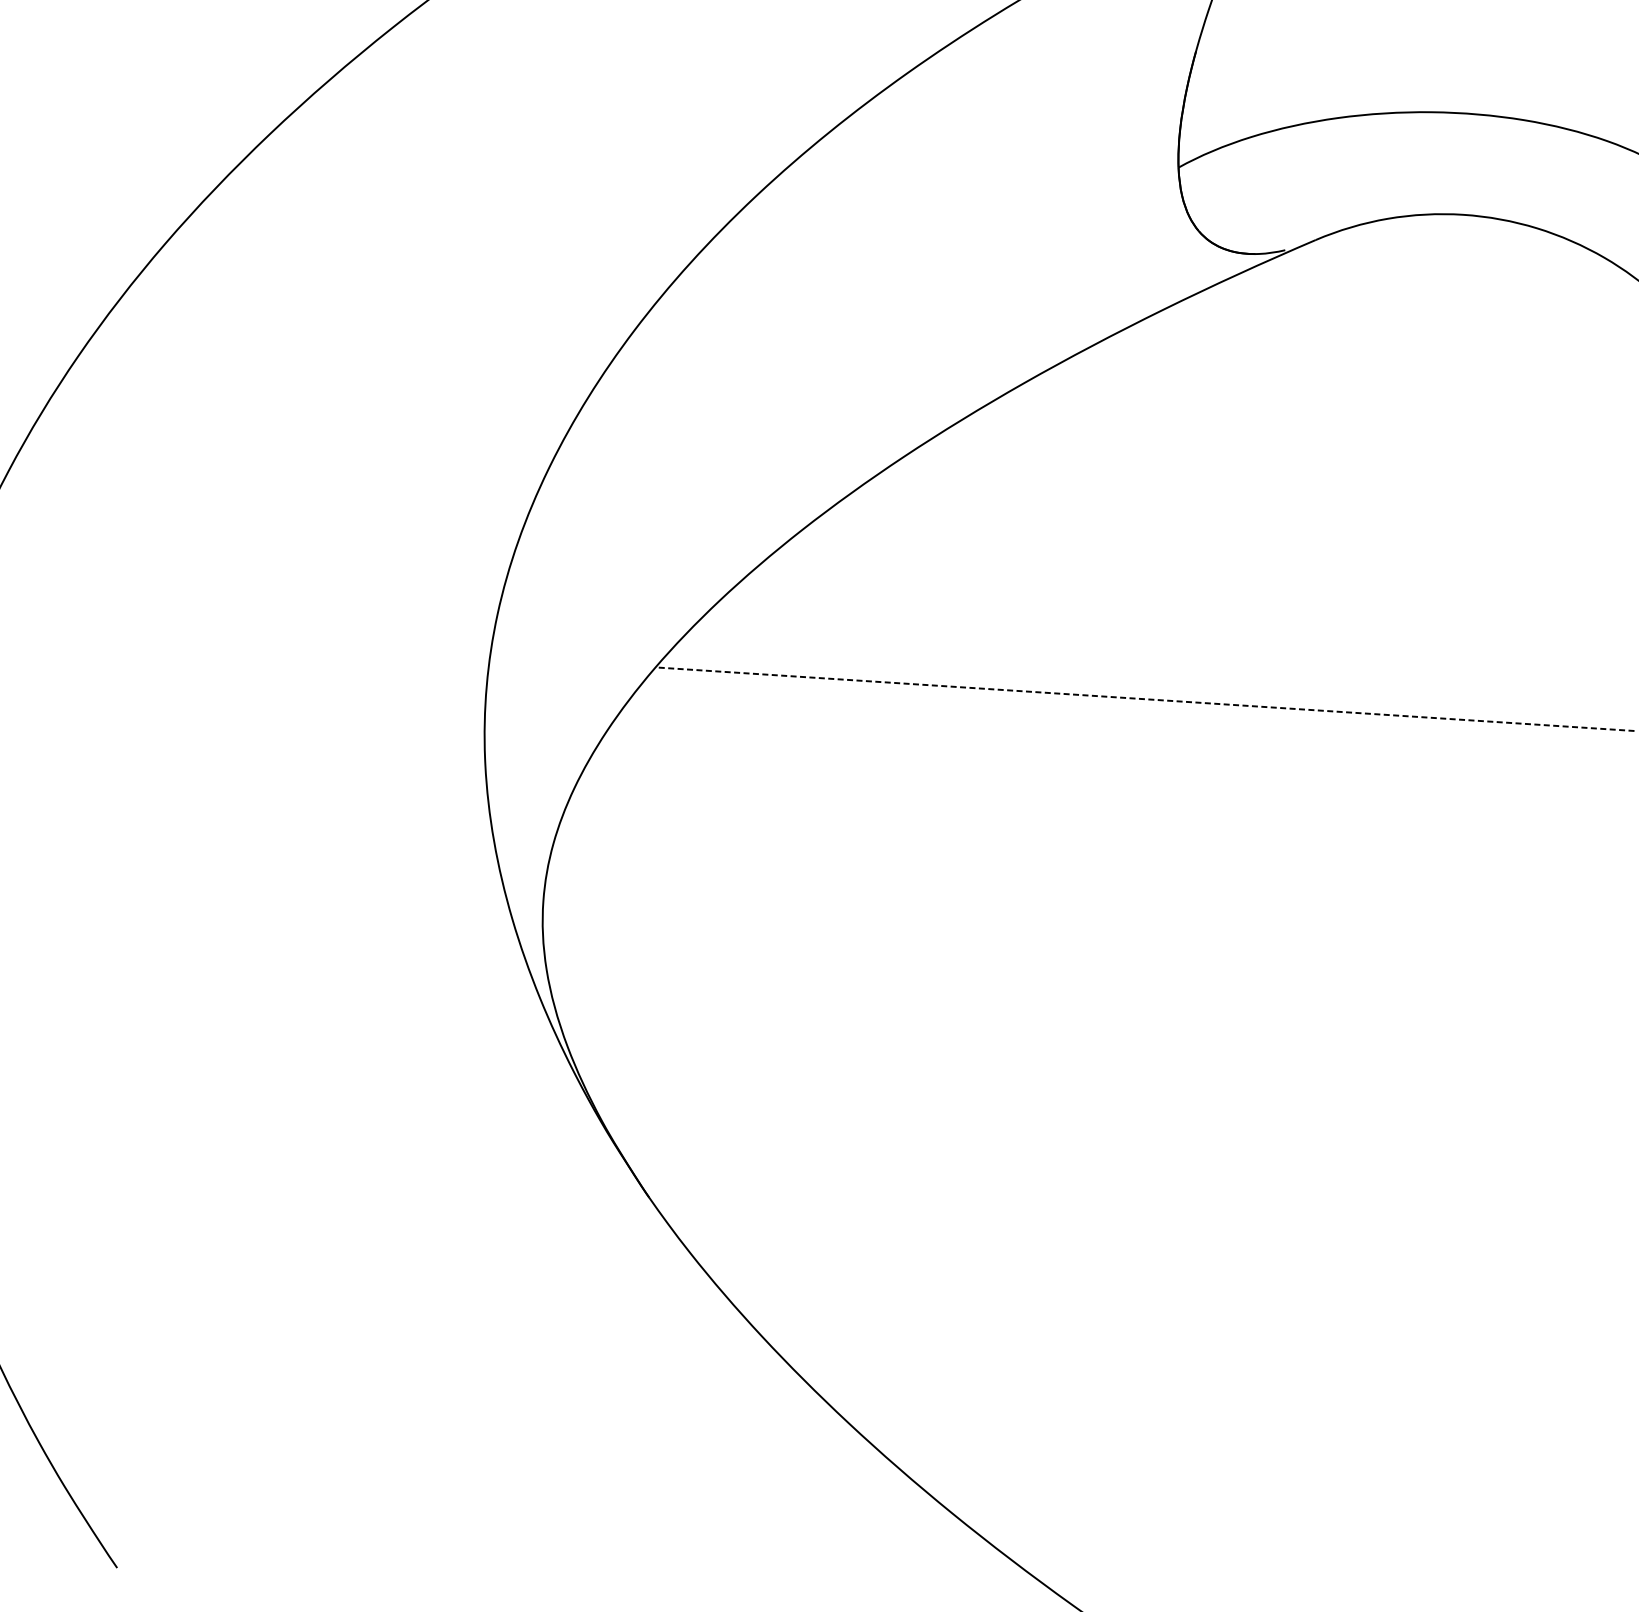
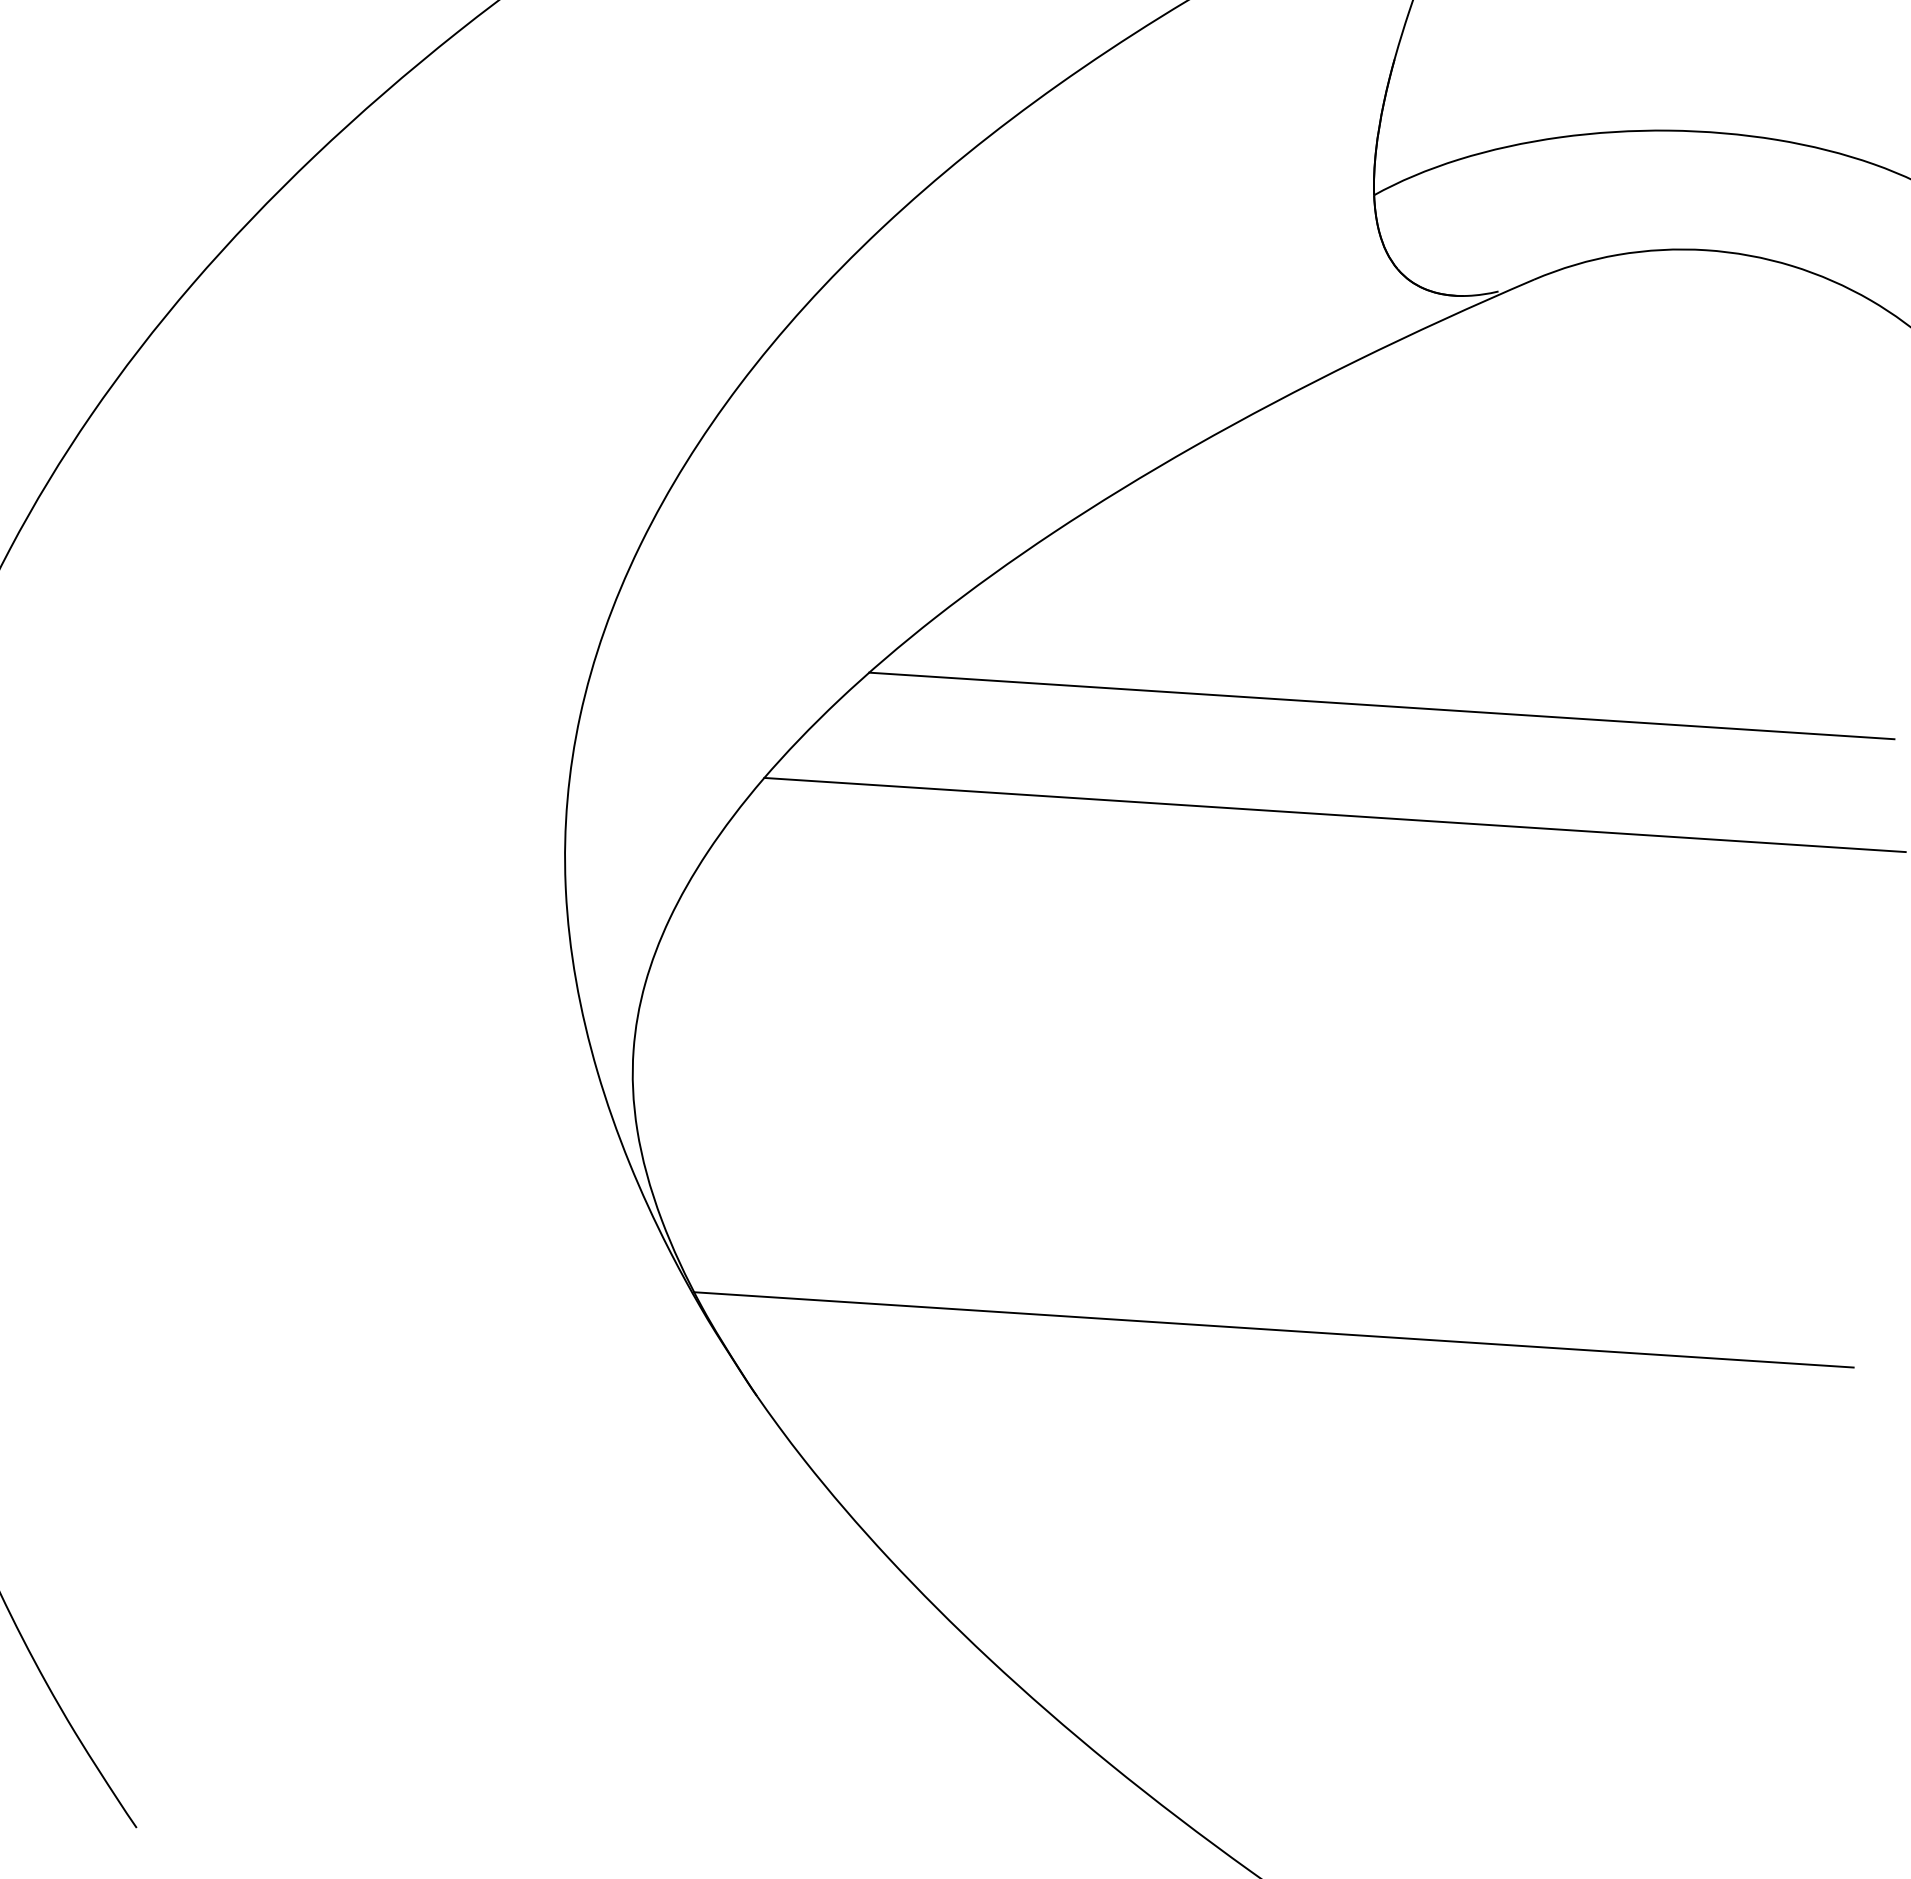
line: (1184, 605) -> (1381, 705), added
line: (1145, 699) -> (1335, 815), dashed -> solid
line: (1092, 1140) -> (1273, 1329), added

